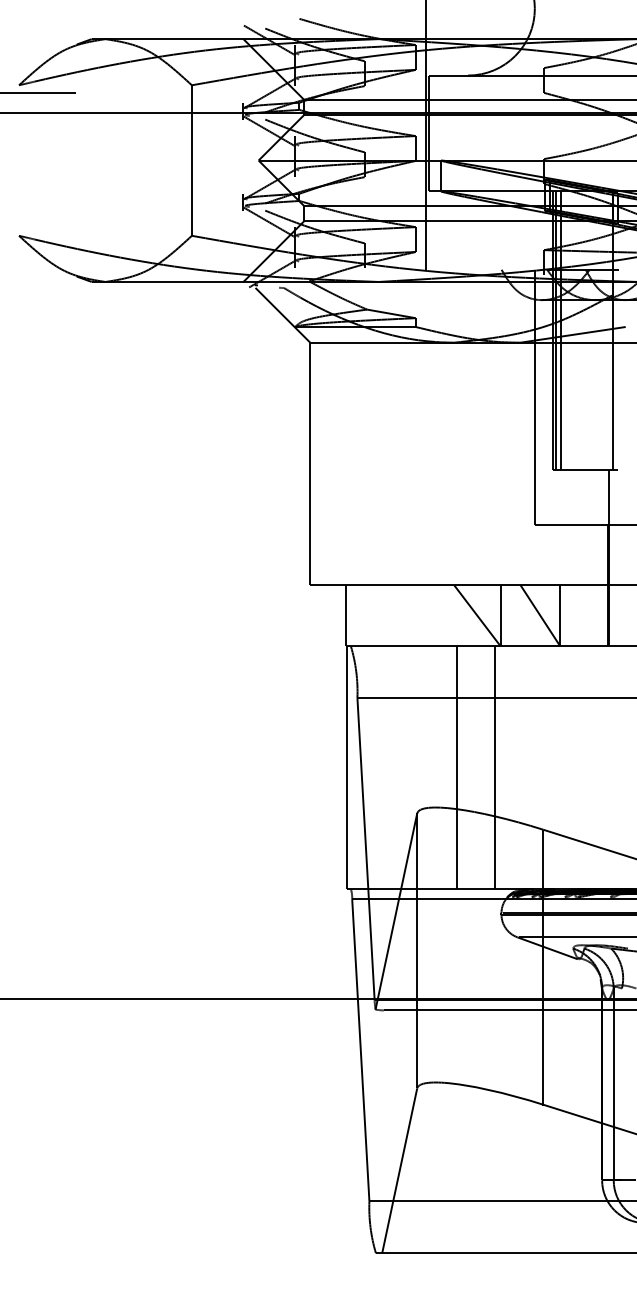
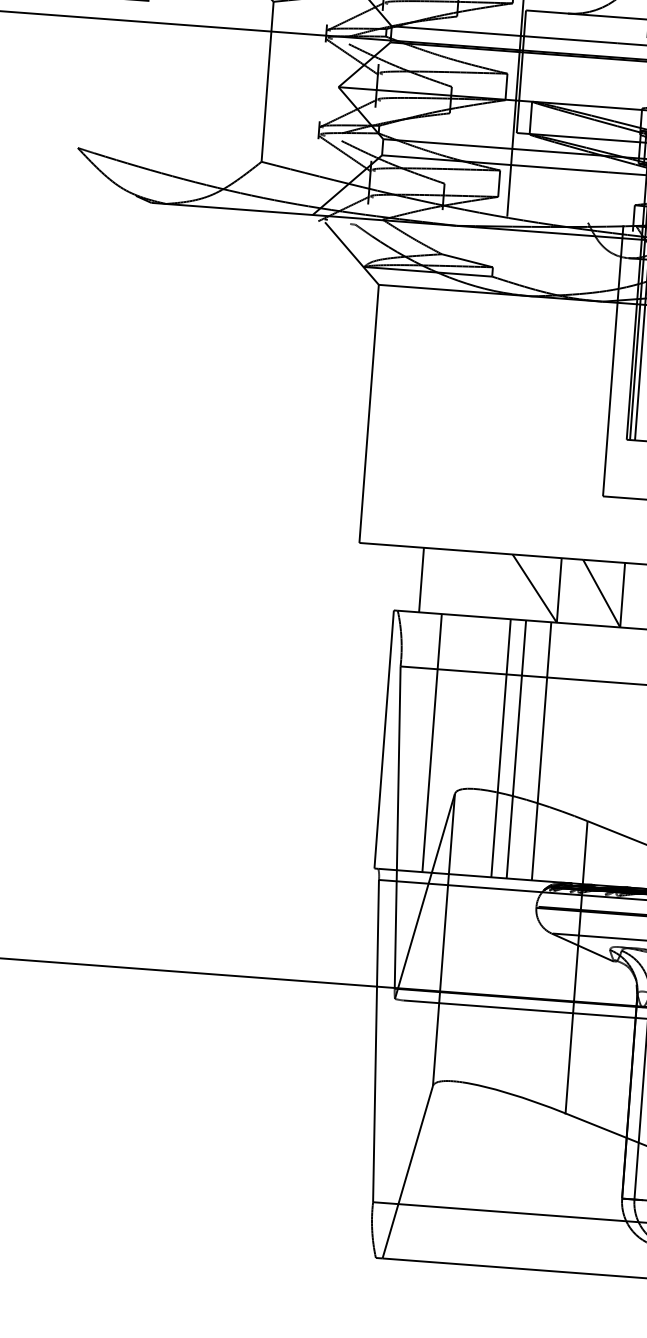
line: (345, 615) -> (421, 579), moved
line: (392, 767) -> (432, 742), added
line: (471, 767) -> (516, 749), added

